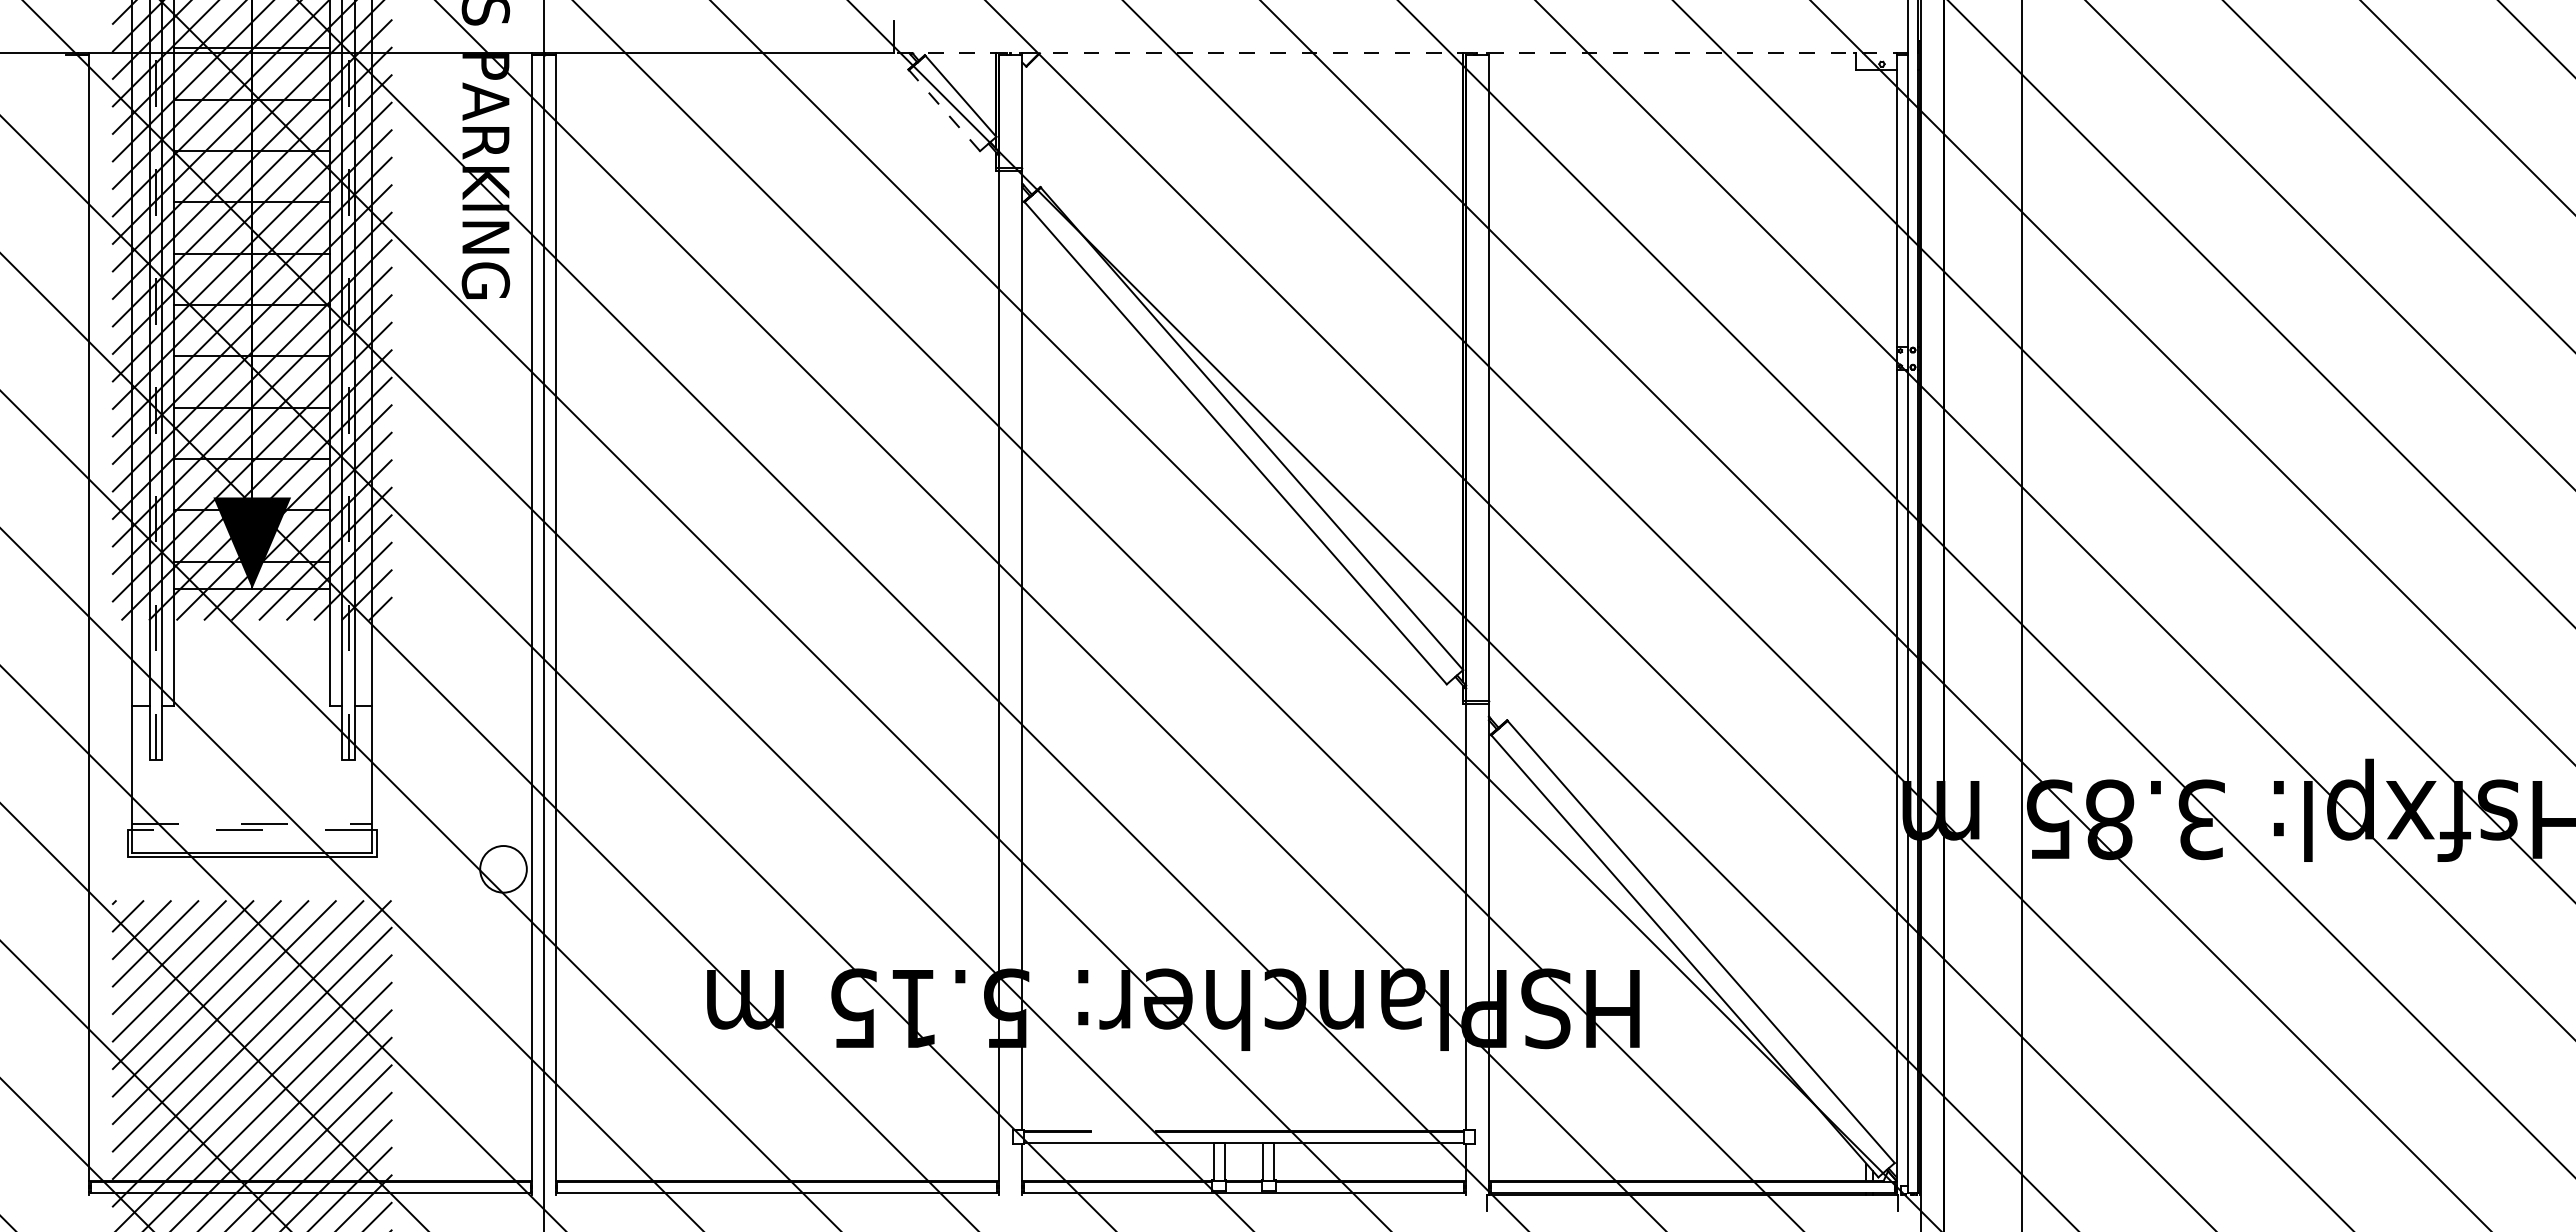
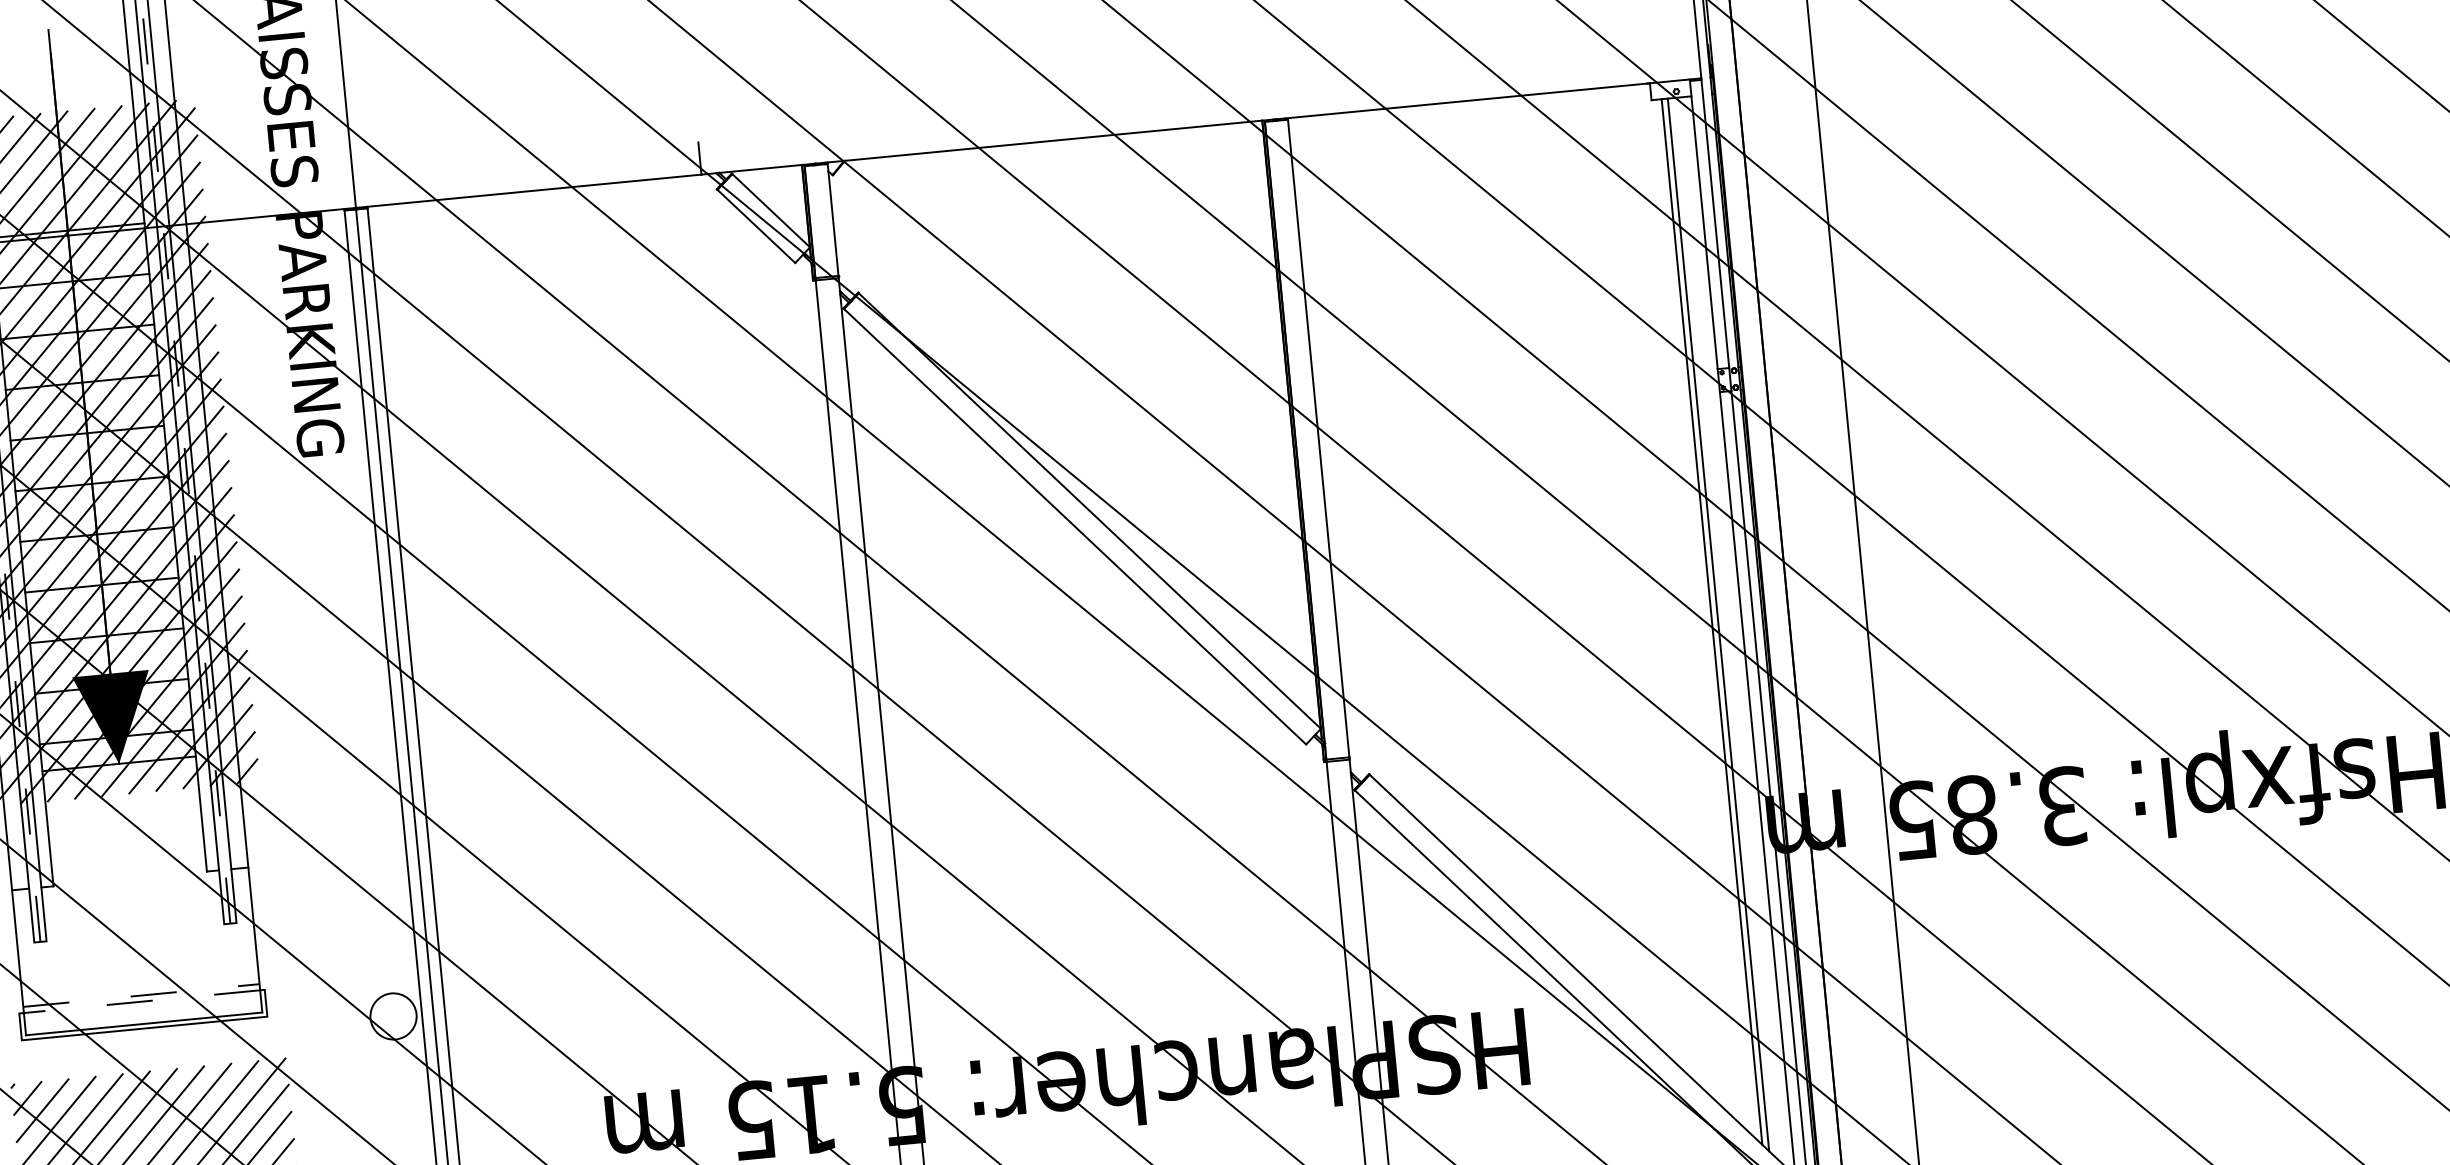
line: (1401, 53) -> (1201, 126), dashed -> solid
line: (944, 110) -> (756, 226), dashed -> solid
line: (1866, 600) -> (1712, 621), added
line: (1872, 603) -> (1718, 624), added

